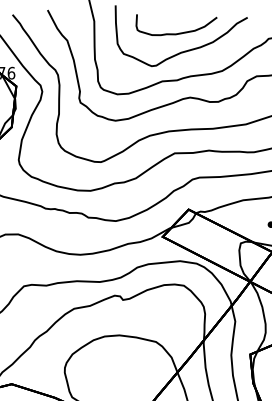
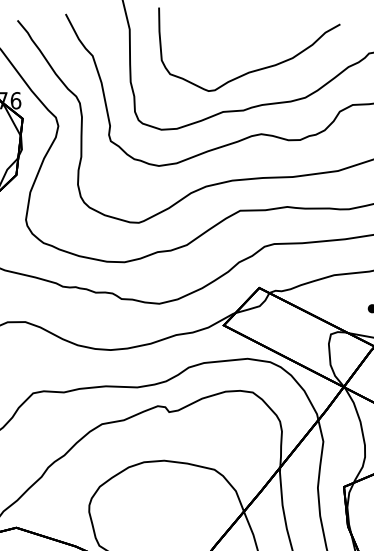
curve: (179, 32) -> (246, 44), removed

